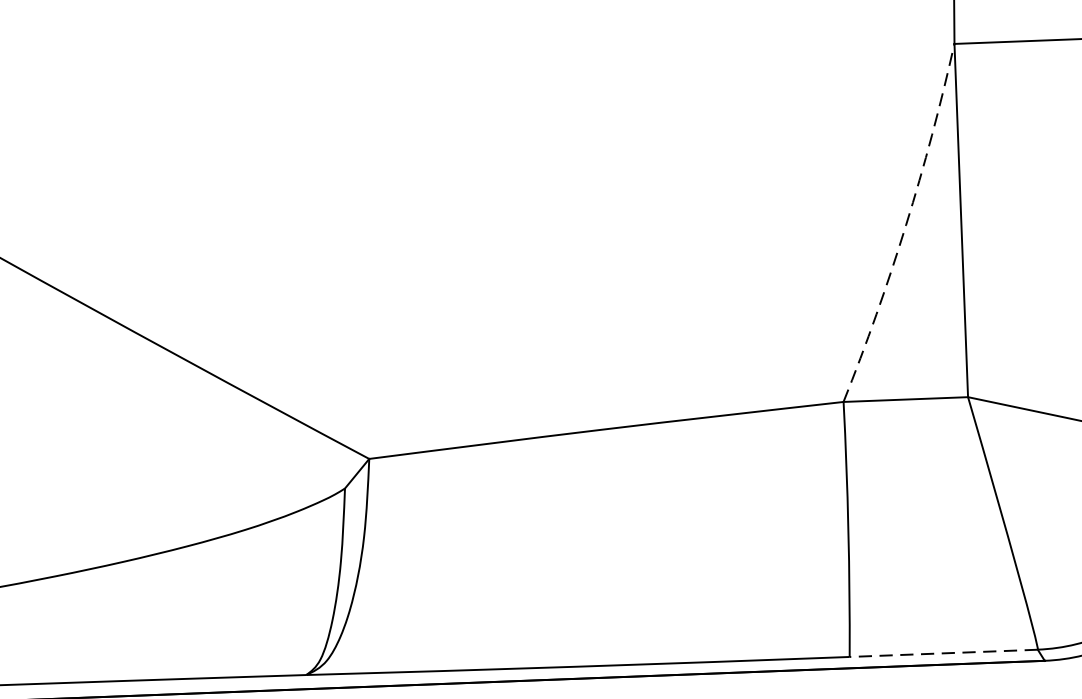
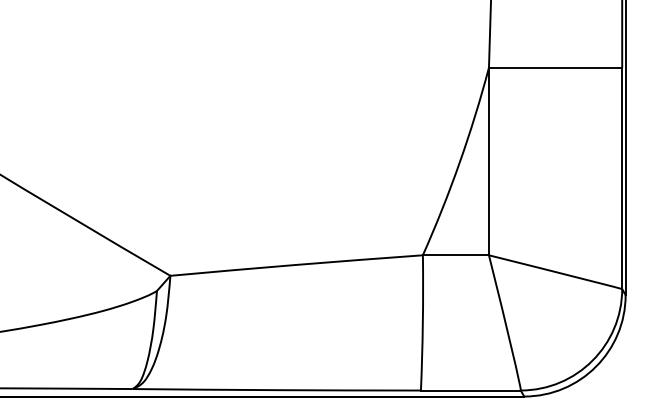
arc: (905, 224) -> (459, 162), dashed -> solid
line: (943, 653) -> (470, 390), dashed -> solid

